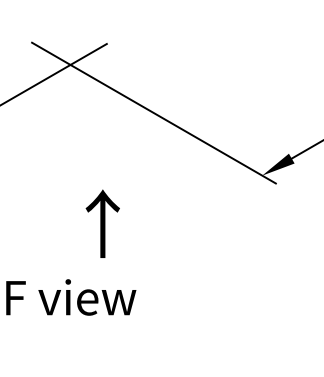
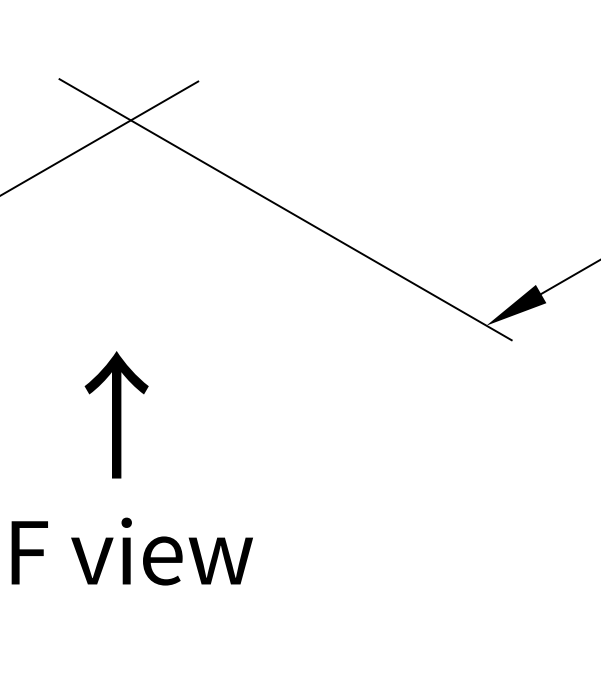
text: (102, 223) -> (115, 414), moved

